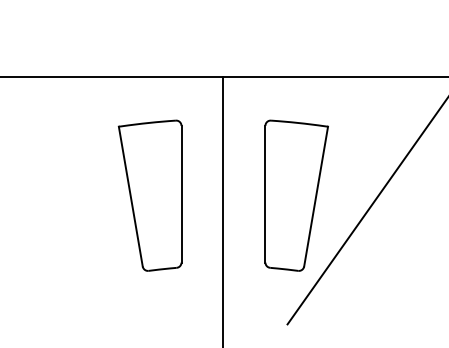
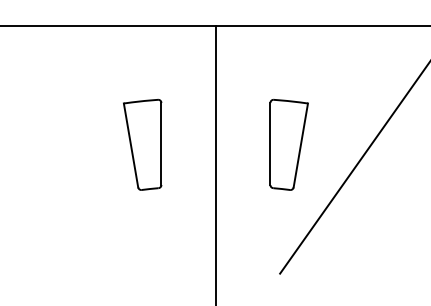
part: (149, 195) -> (142, 144), size x0.6
part: (296, 195) -> (289, 144), size x0.6

